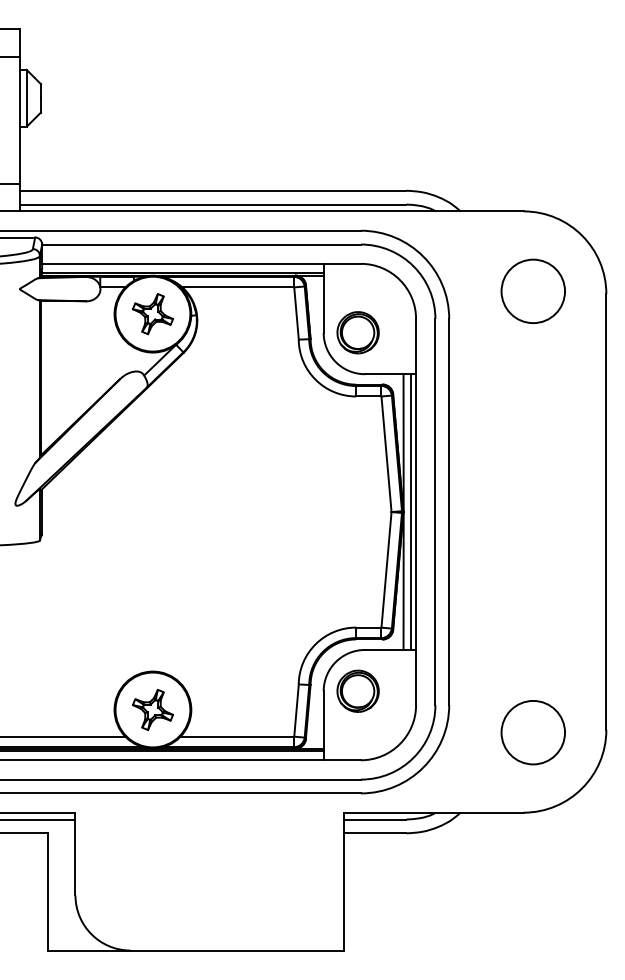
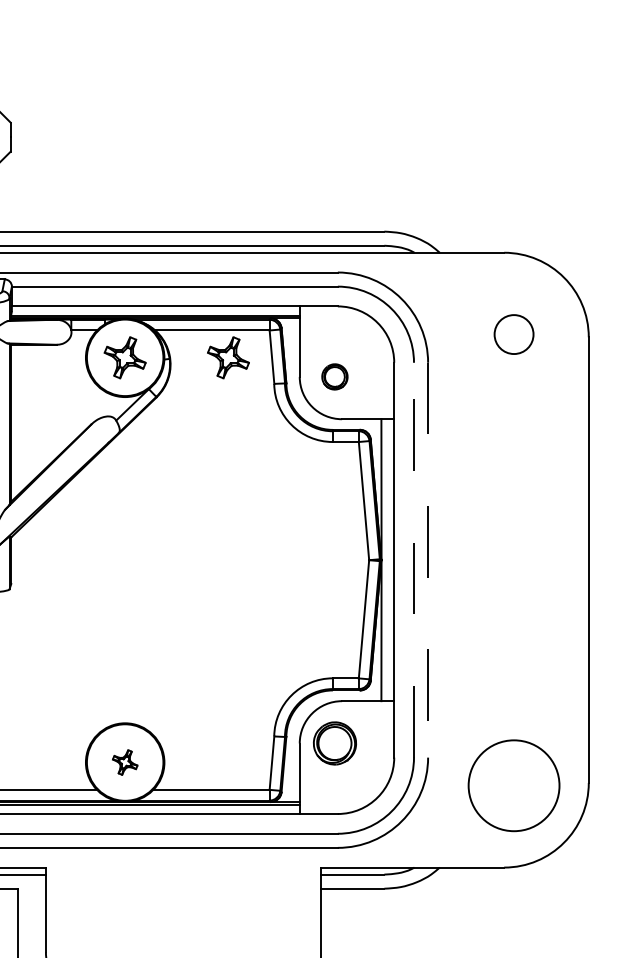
circle: (533, 291) -> (514, 334), size x0.6
part: (253, 314) -> (227, 358), added
part: (357, 332) -> (334, 376), size x0.6
line: (411, 511) -> (389, 559), removed
line: (435, 511) -> (414, 559), solid -> dashed
line: (449, 512) -> (428, 560), solid -> dashed
part: (152, 709) -> (124, 762), size x0.6
circle: (533, 732) -> (514, 785), size x1.4

